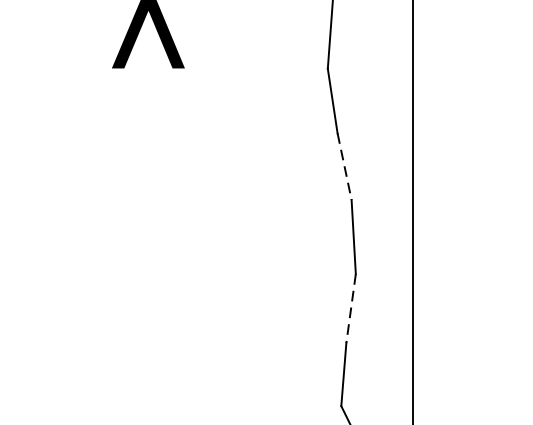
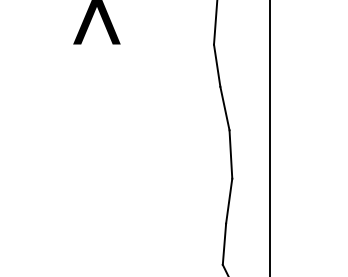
line: (345, 168) -> (225, 109), dashed -> solid
line: (351, 309) -> (229, 201), dashed -> solid

